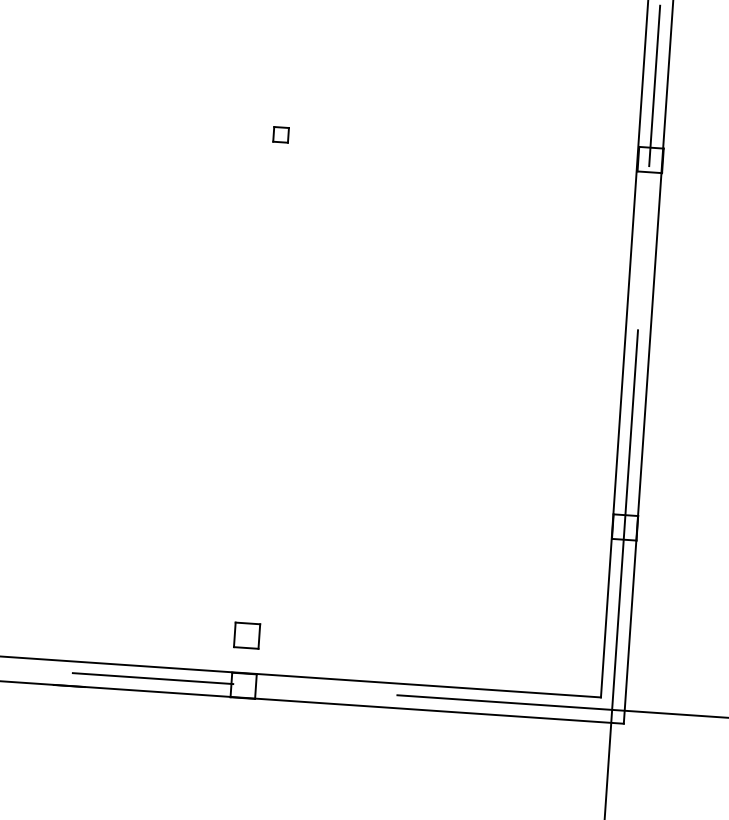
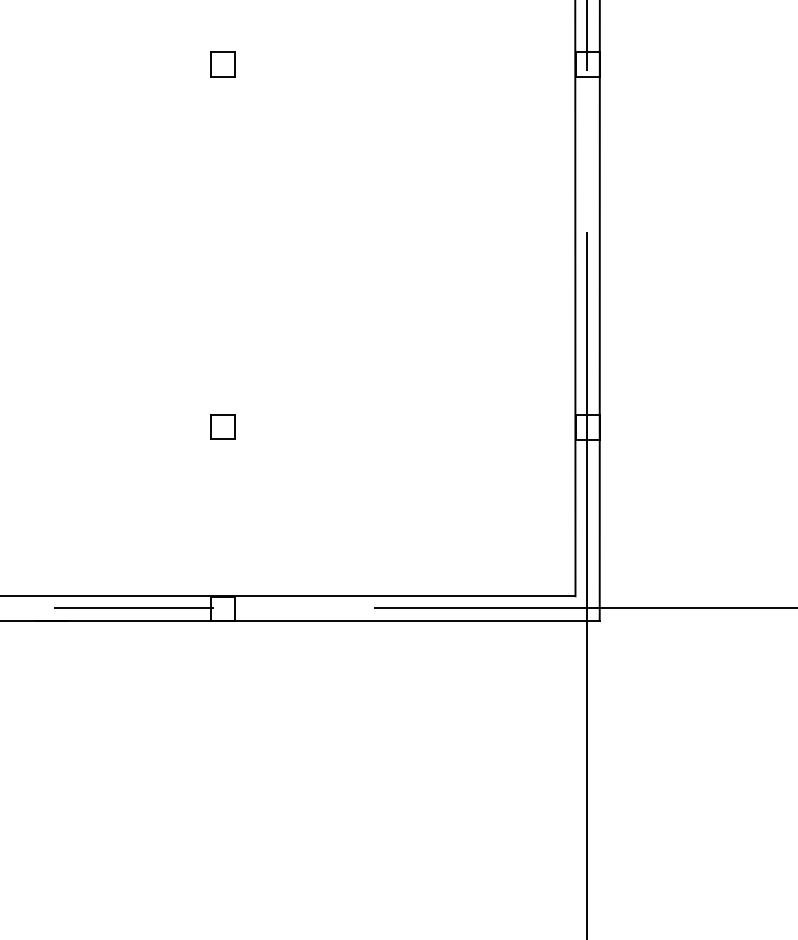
part: (280, 134) -> (222, 64), size x1.67
part: (246, 634) -> (222, 426), moved

